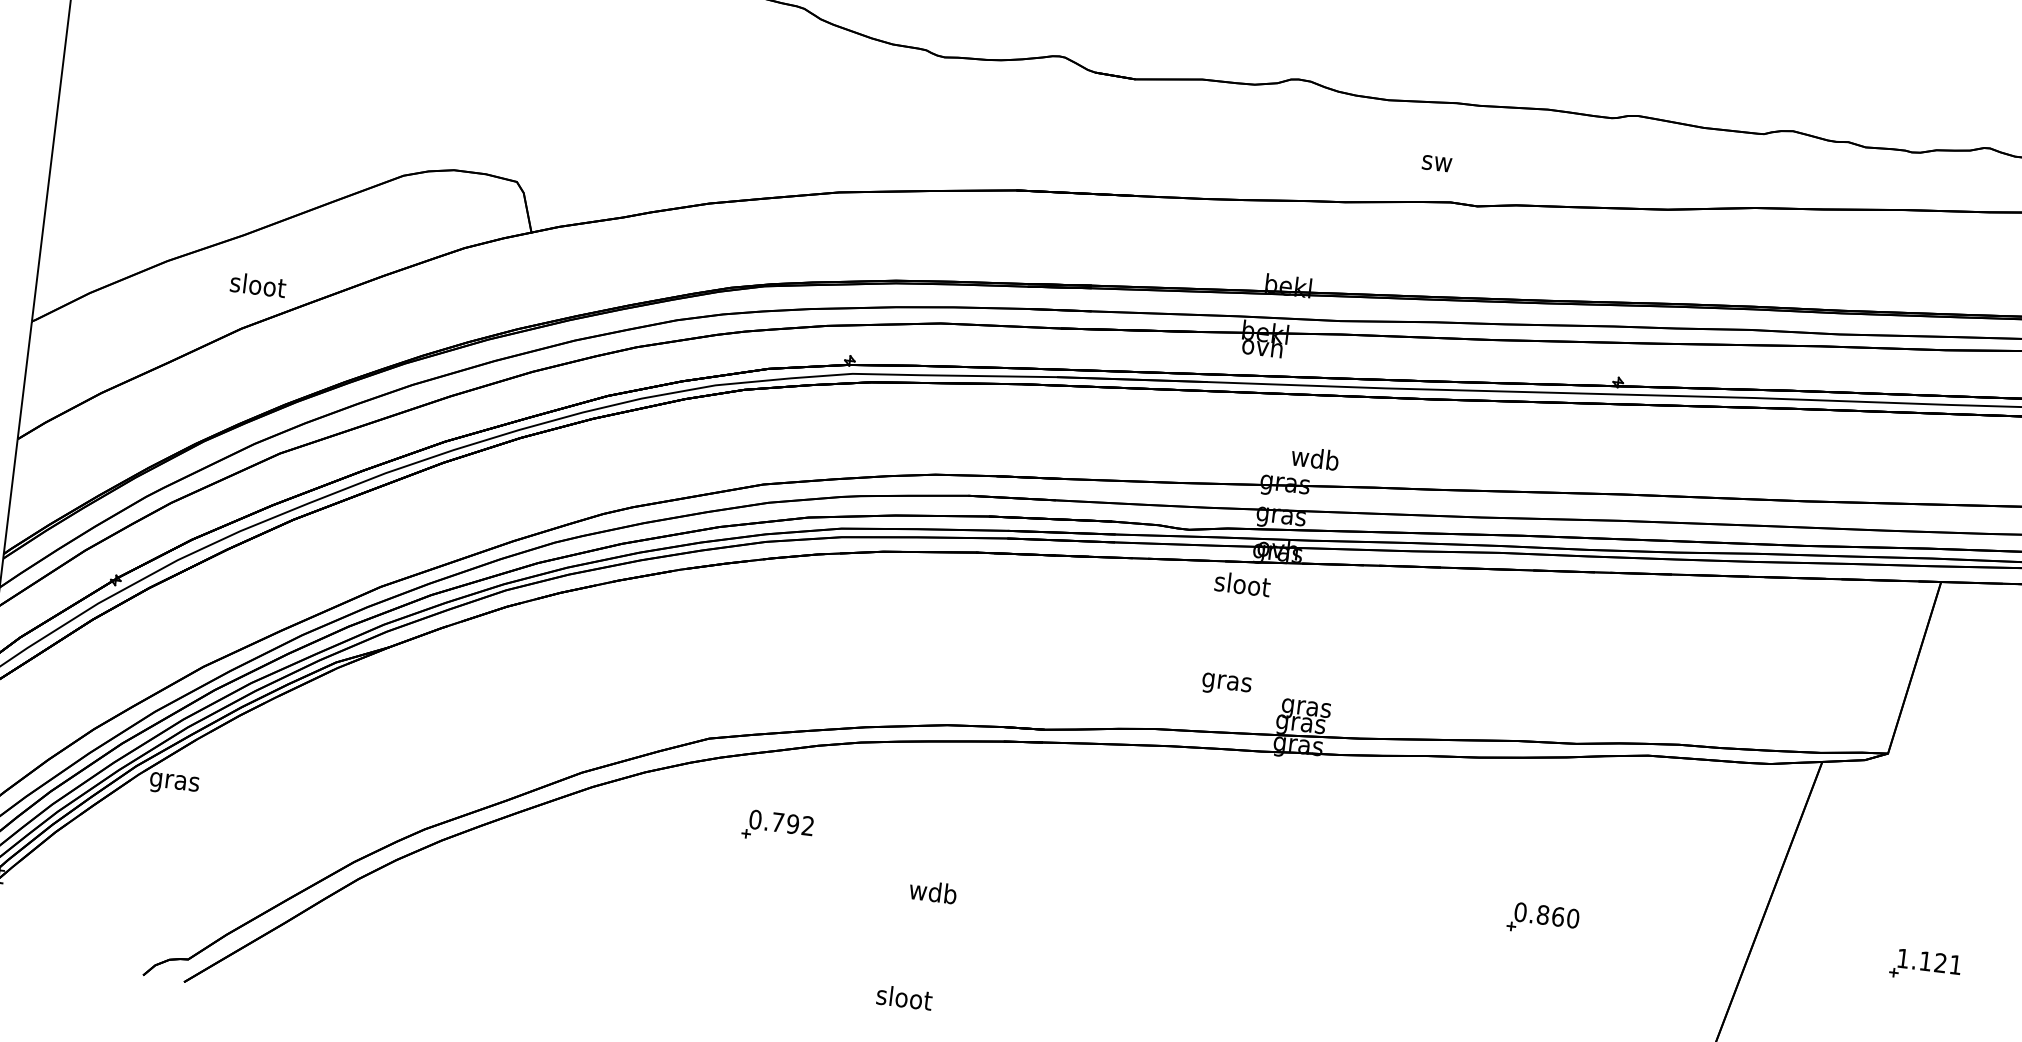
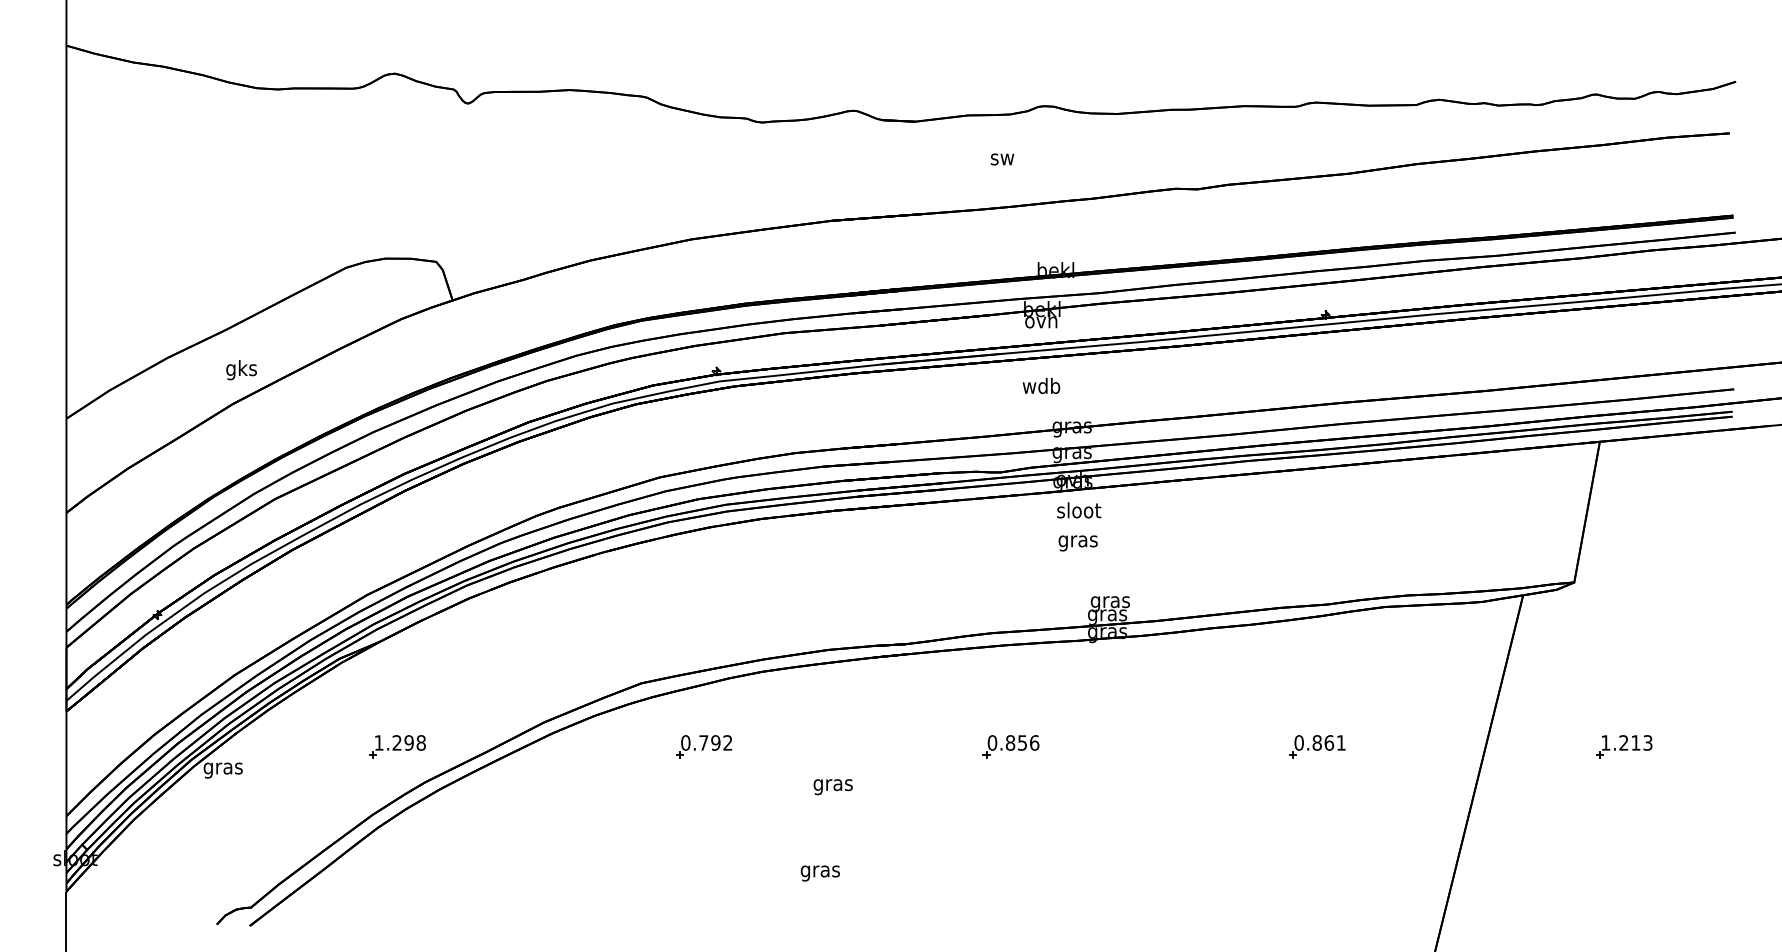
text: (1436, 163) -> (1002, 159), moved
text: (257, 288) -> (241, 370), sloot -> gks
text: (1315, 457) -> (1041, 385), moved
text: (1243, 584) -> (1079, 510), moved
text: (1225, 684) -> (1077, 543), moved
part: (395, 780) -> (397, 746), added
part: (1160, 873) -> (1010, 746), added
text: (932, 894) -> (832, 785), wdb -> gras
text: (1572, 917) -> (1340, 742), 0.860 -> 0.861
text: (1940, 962) -> (1635, 742), 1.121 -> 1.213
text: (904, 1000) -> (820, 871), sloot -> gras

